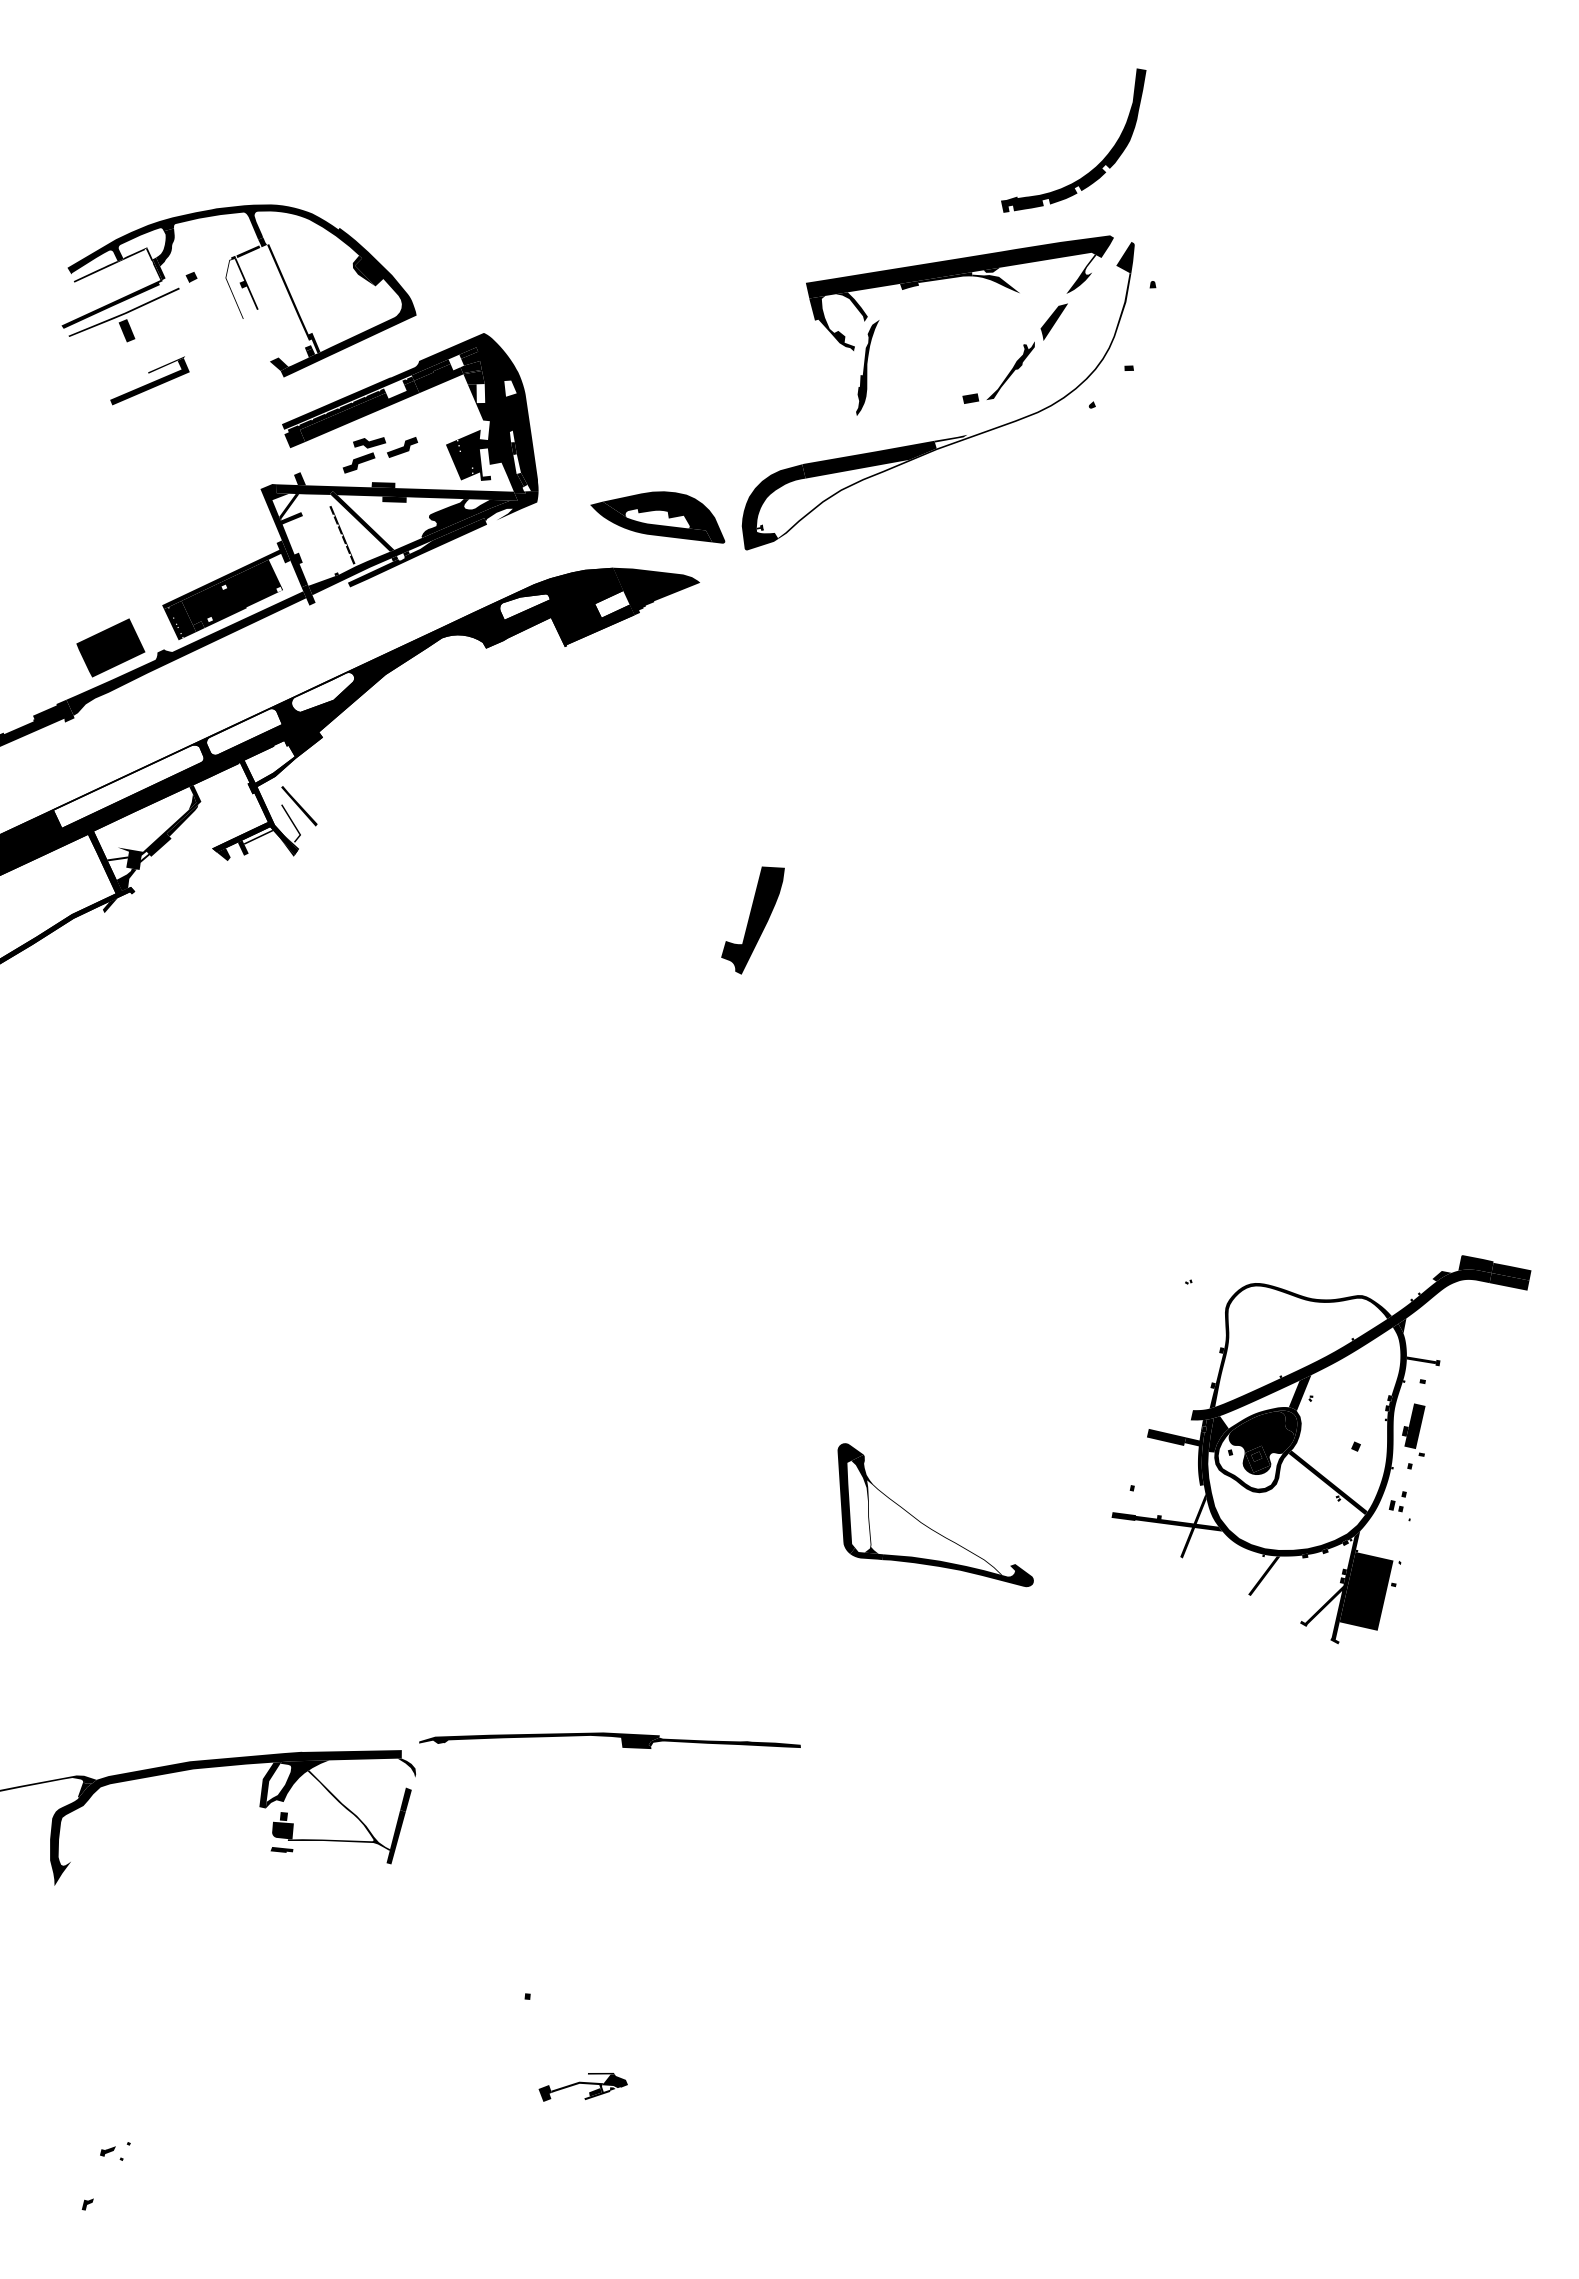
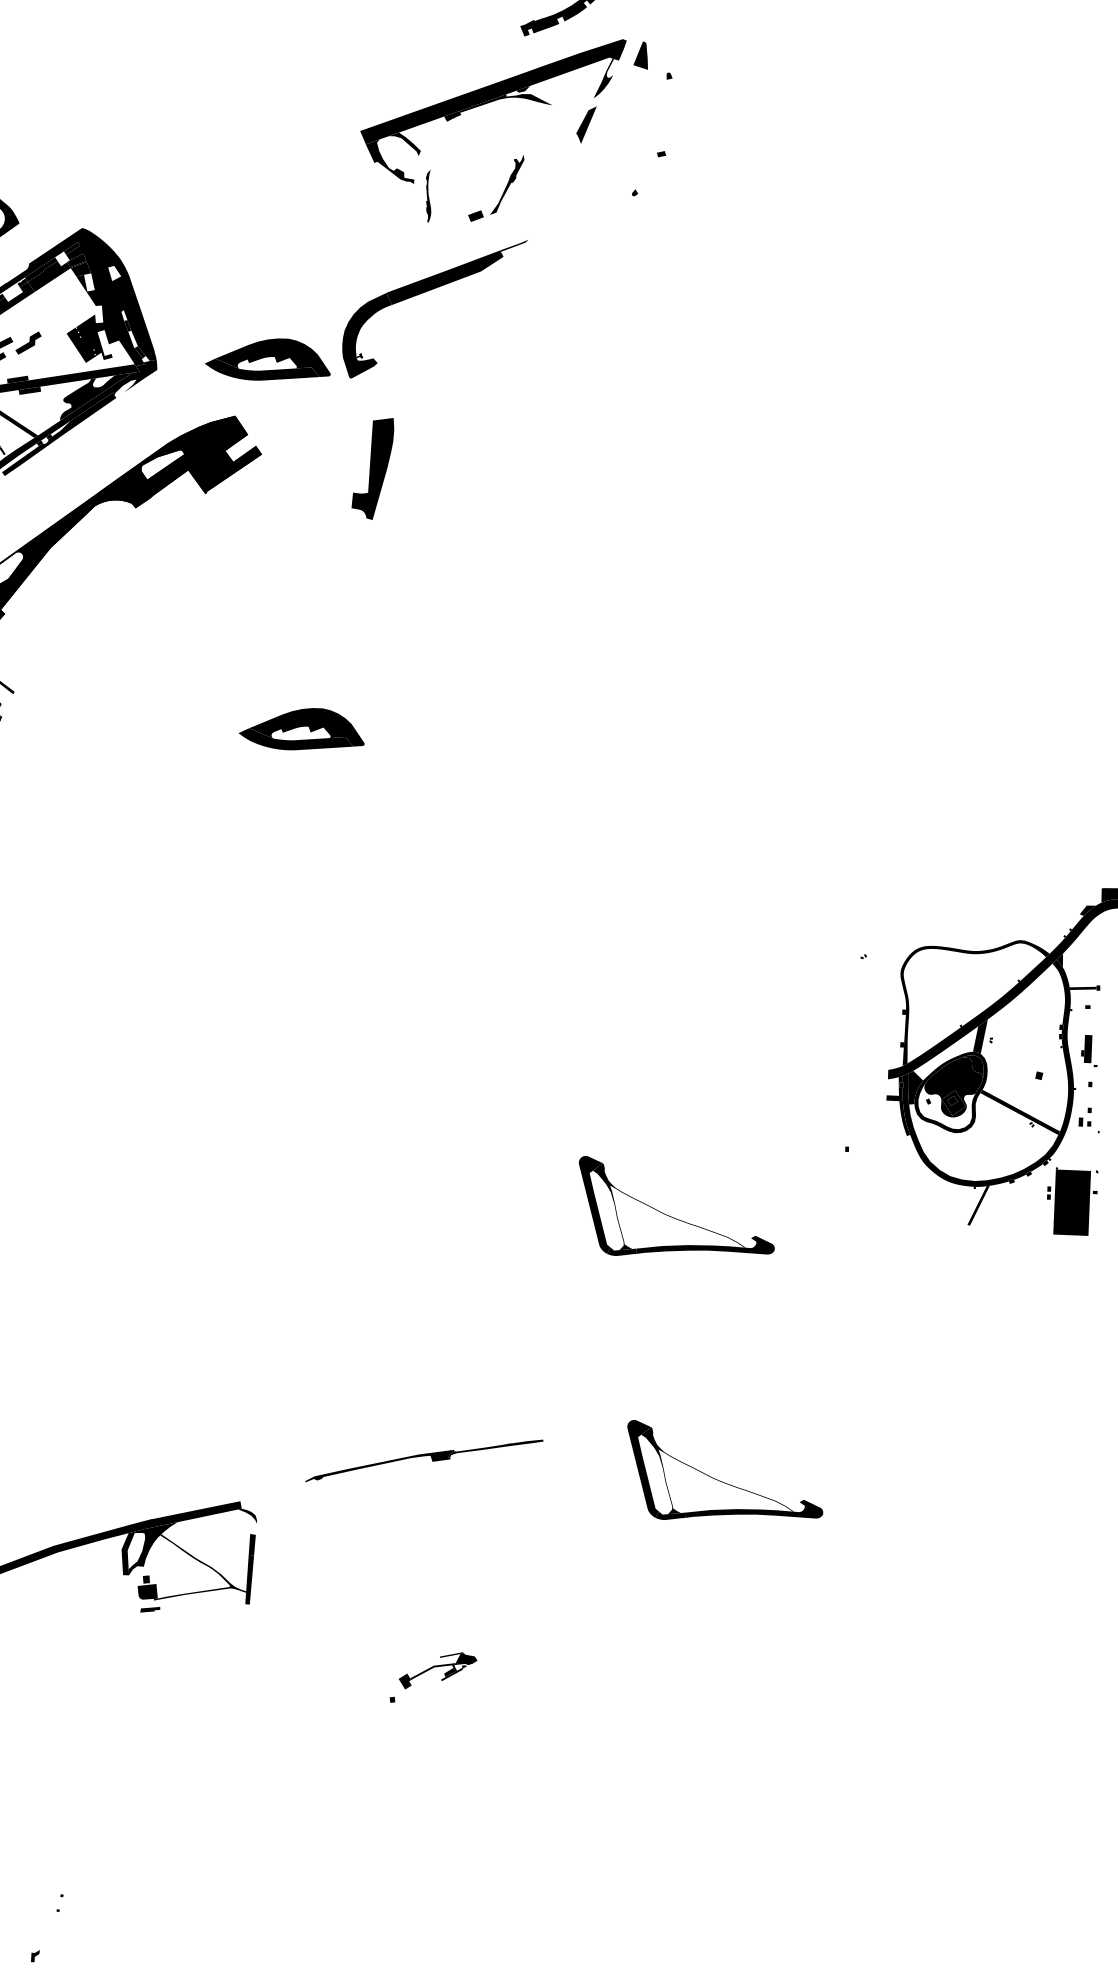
part: (867, 367) -> (428, 196), size x0.6
part: (1005, 377) -> (503, 191), moved
fill: (954, 405) -> (512, 215), removed
fill: (656, 591) -> (277, 429), removed
part: (752, 920) -> (373, 470), moved
part: (620, 926) -> (300, 733), added
part: (1413, 1429) -> (1087, 1051), size x0.7
fill: (1166, 1437) -> (869, 1098), removed
fill: (1166, 1526) -> (883, 1177), removed
fill: (1330, 1587) -> (1039, 1205), removed
part: (609, 1740) -> (423, 1458), size x0.7
part: (928, 1823) -> (720, 1480), added
part: (582, 2087) -> (437, 1670), moved
fill: (107, 2151) -> (44, 1906), removed

